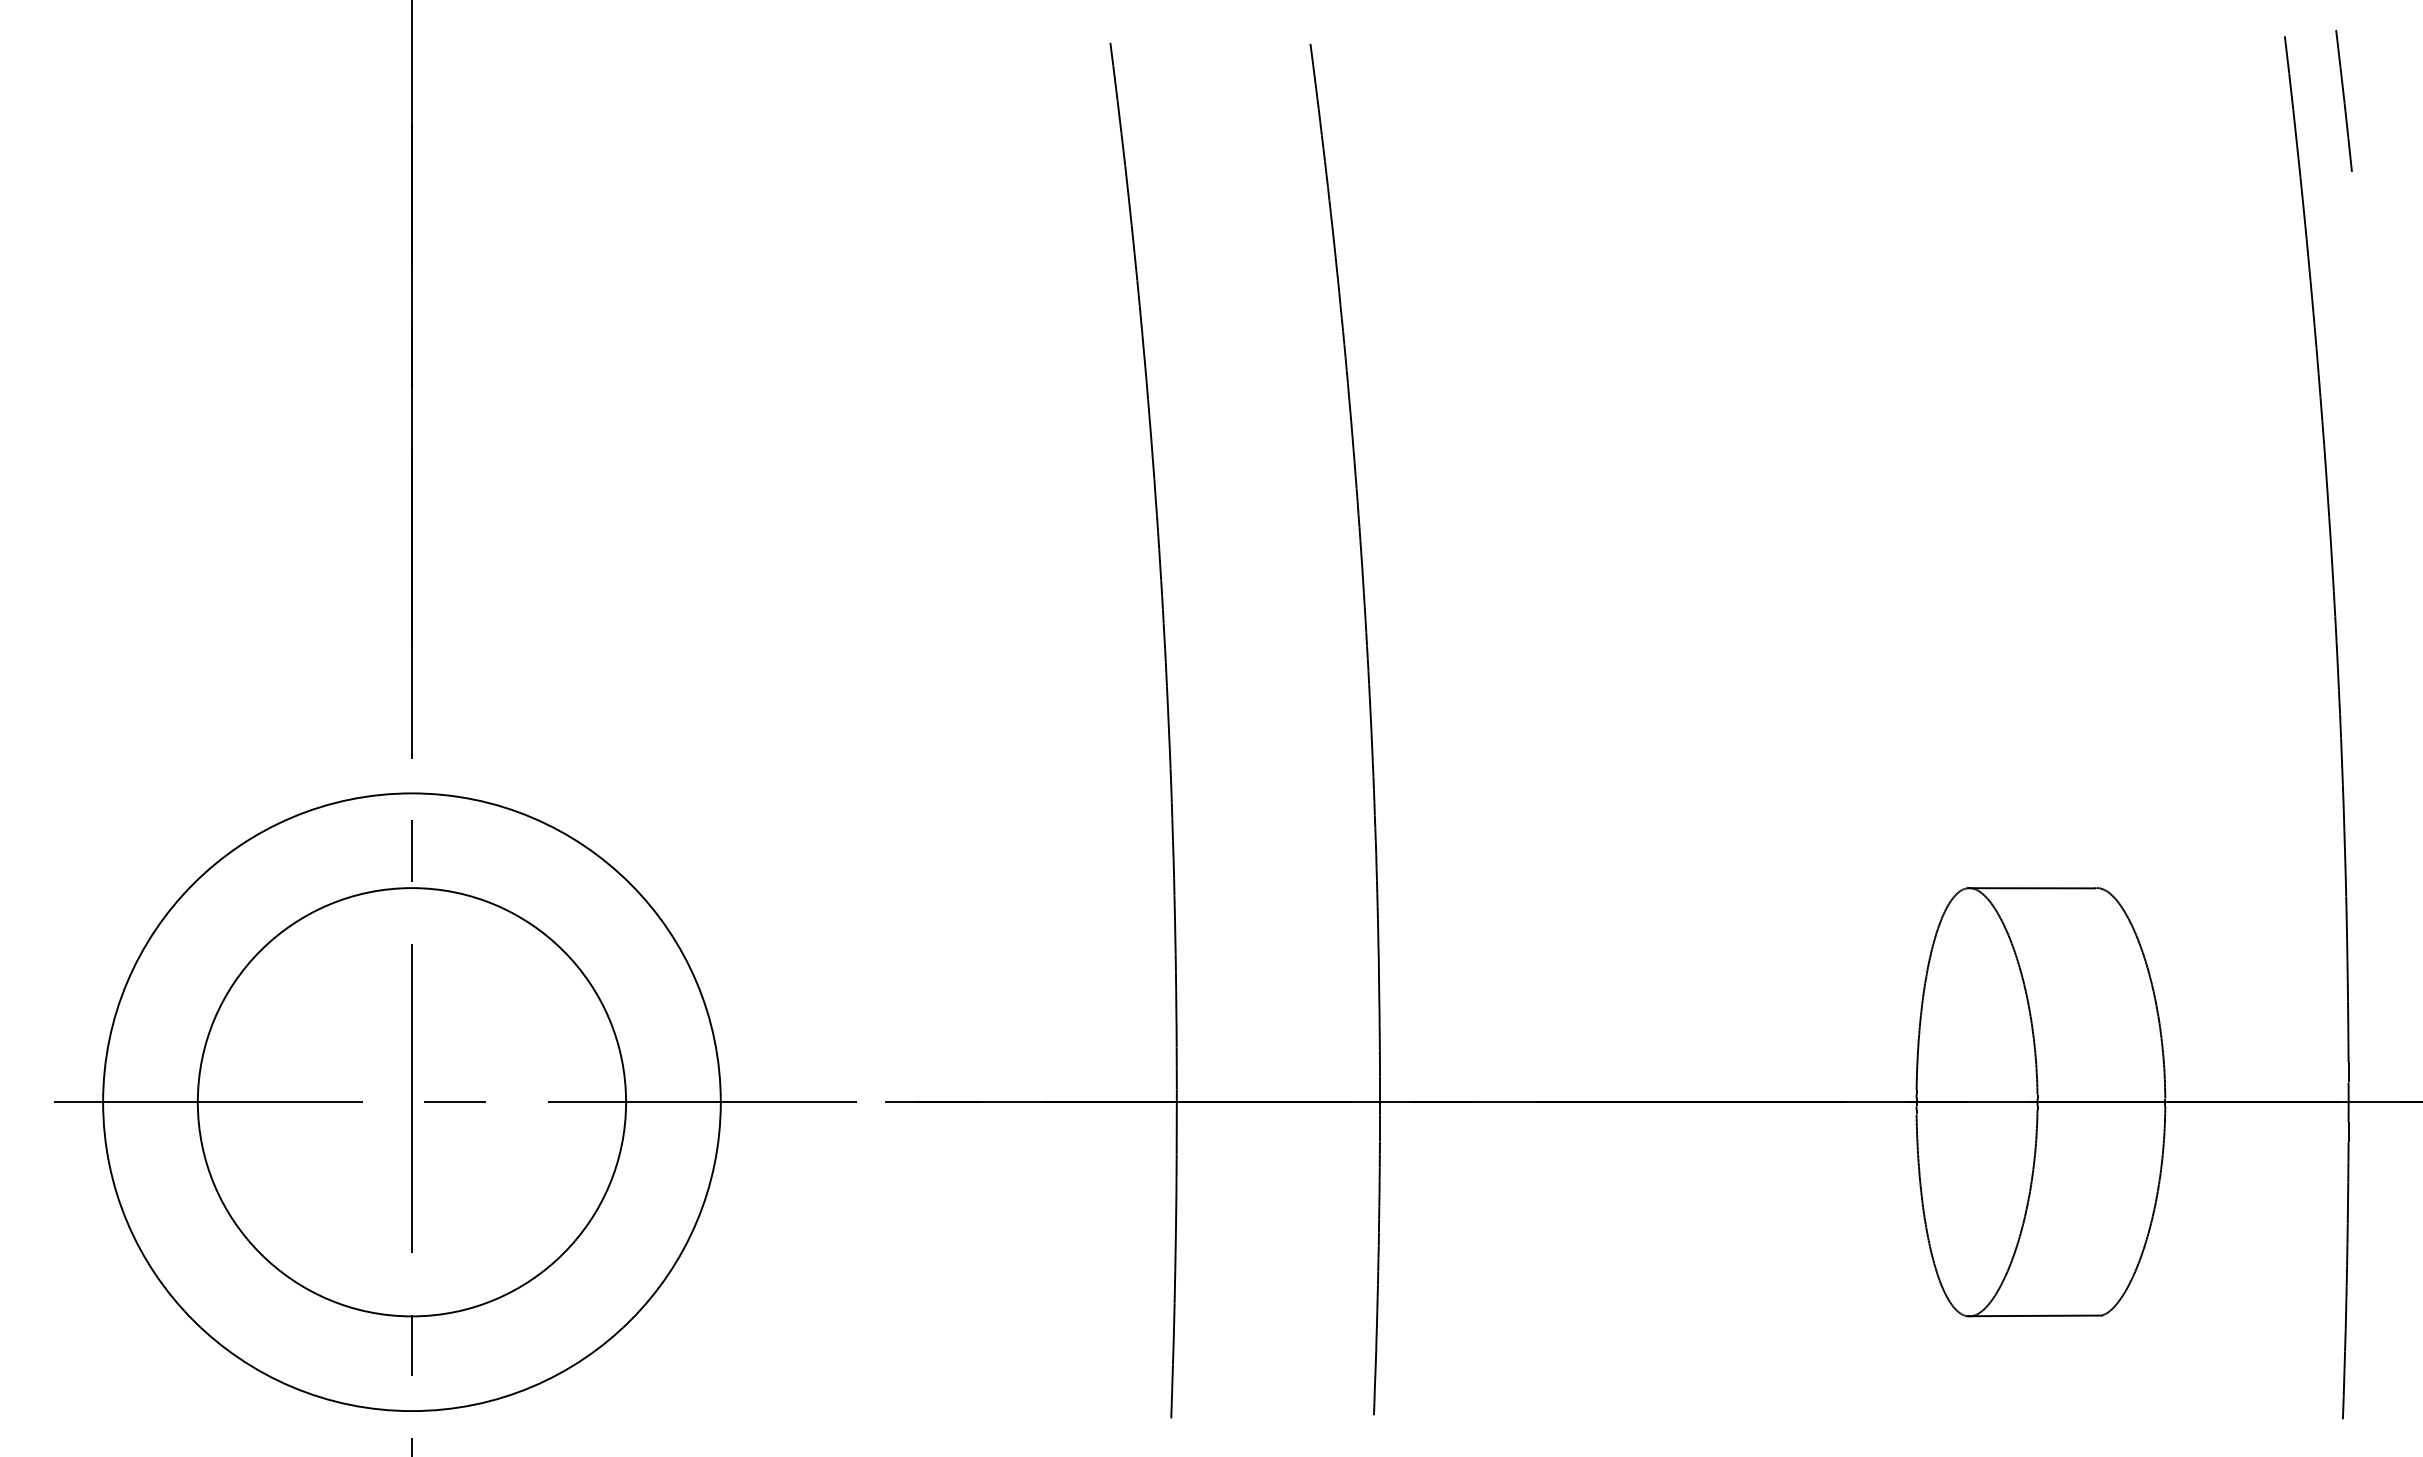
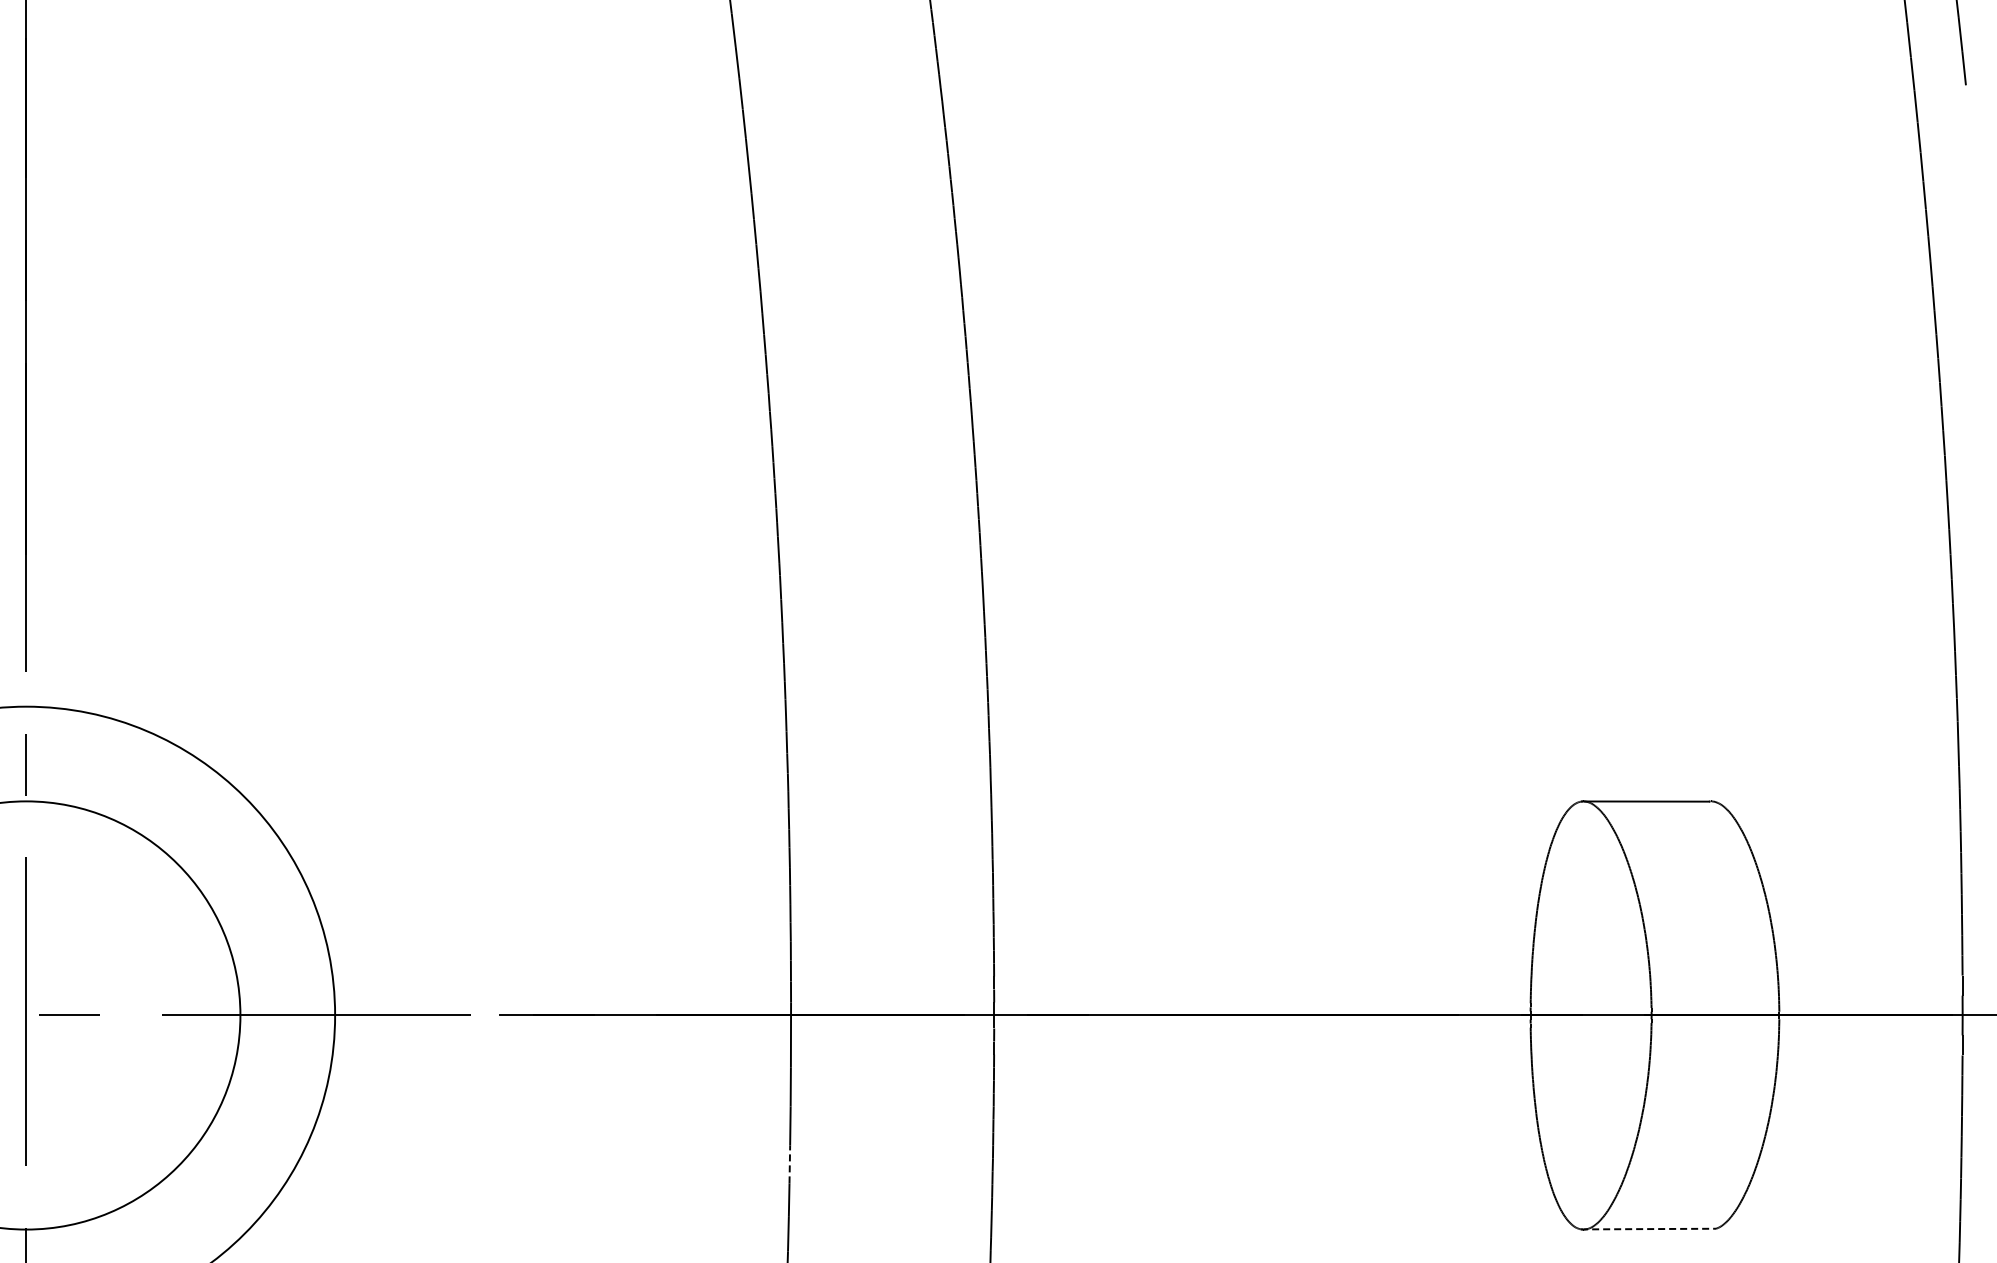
line: (1175, 1250) -> (789, 1163), solid -> dashed
line: (2035, 1315) -> (1649, 1228), solid -> dashed

